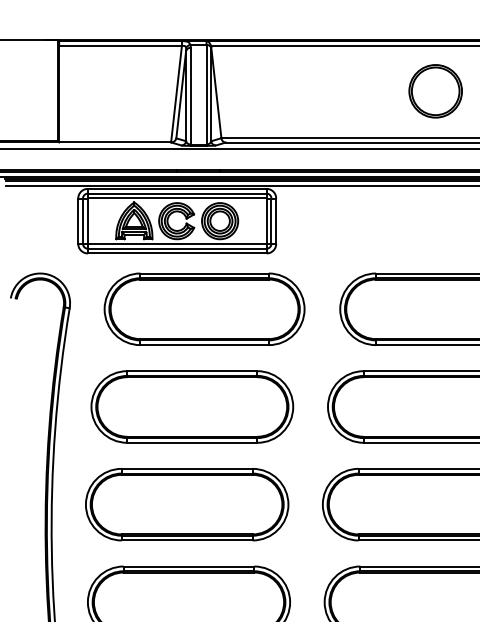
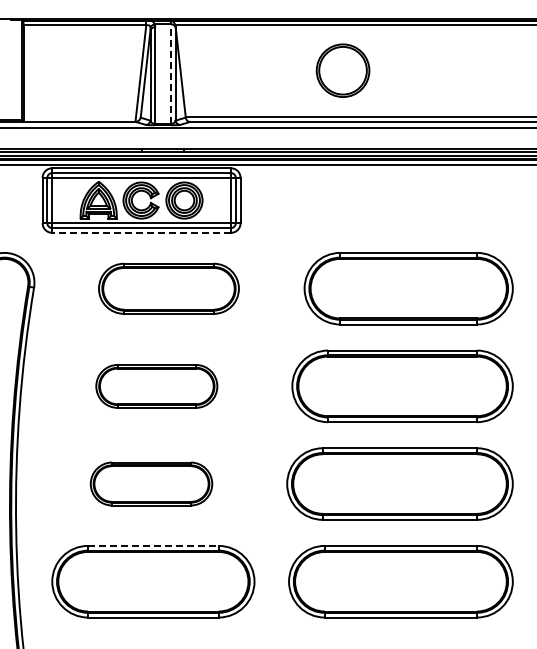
part: (435, 91) -> (342, 70), moved
line: (206, 95) -> (170, 74), solid -> dashed
line: (177, 253) -> (141, 232), solid -> dashed
part: (204, 309) -> (168, 288), size x0.7
part: (192, 407) -> (156, 386), size x0.6
part: (187, 504) -> (151, 483), size x0.6
line: (189, 566) -> (153, 545), solid -> dashed

